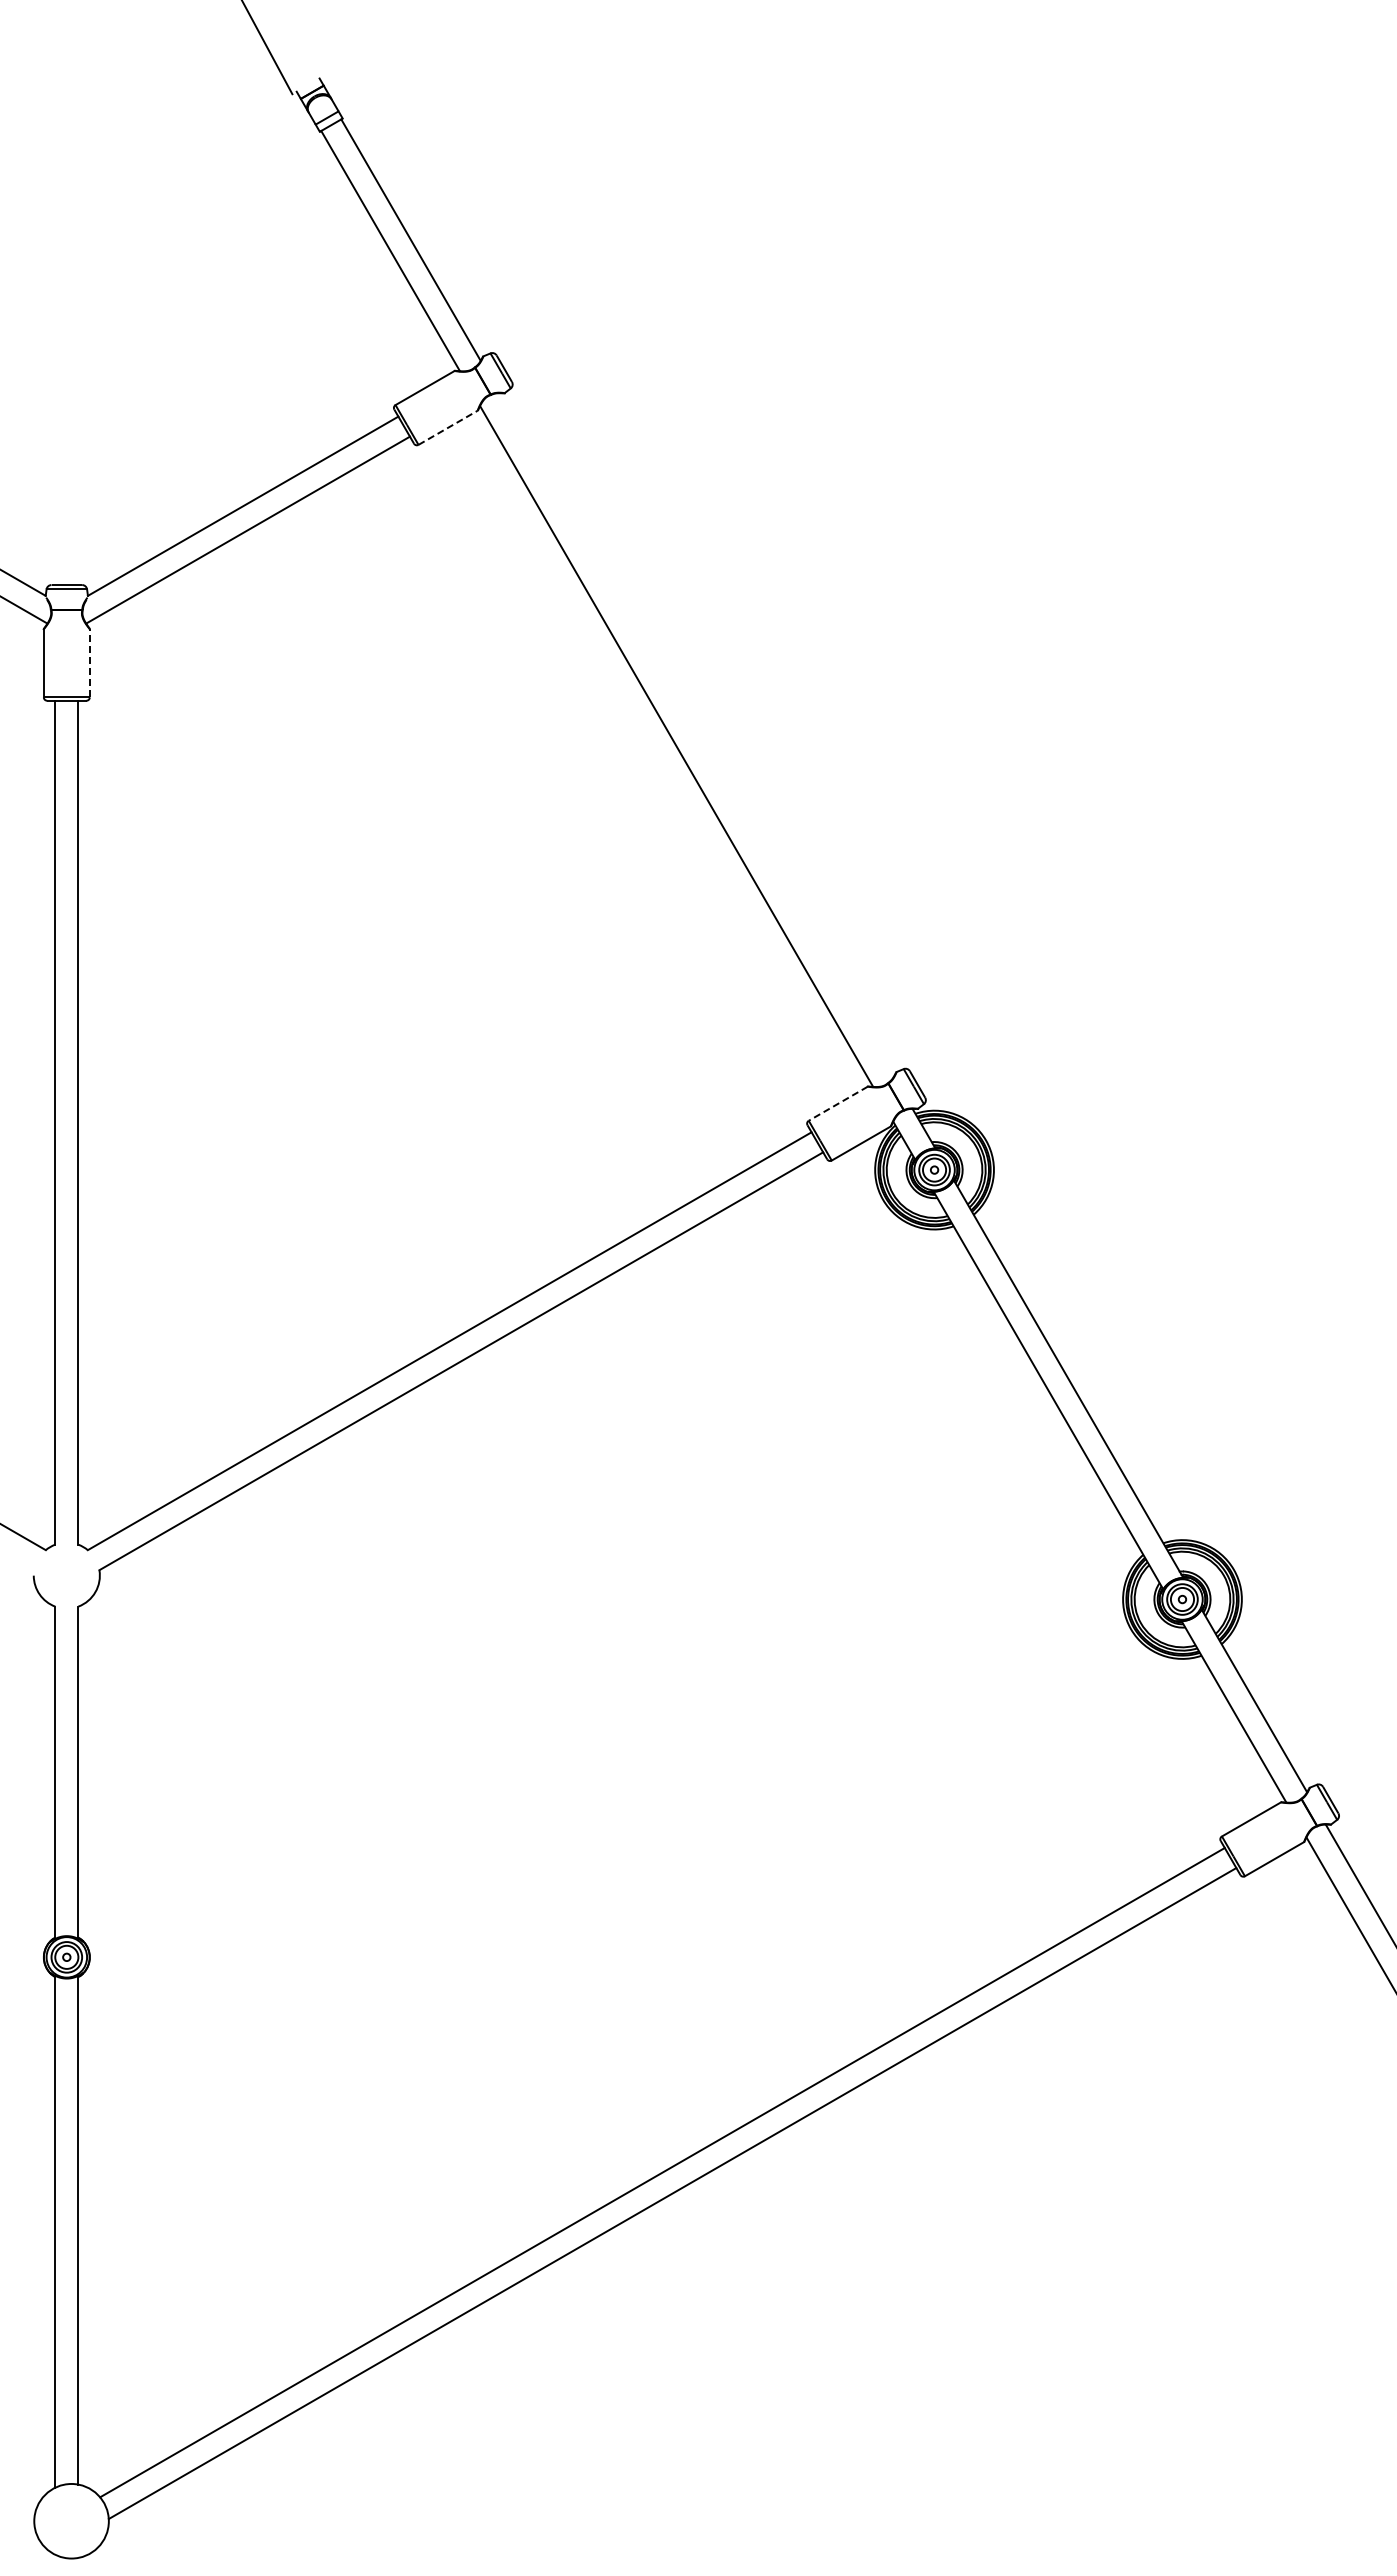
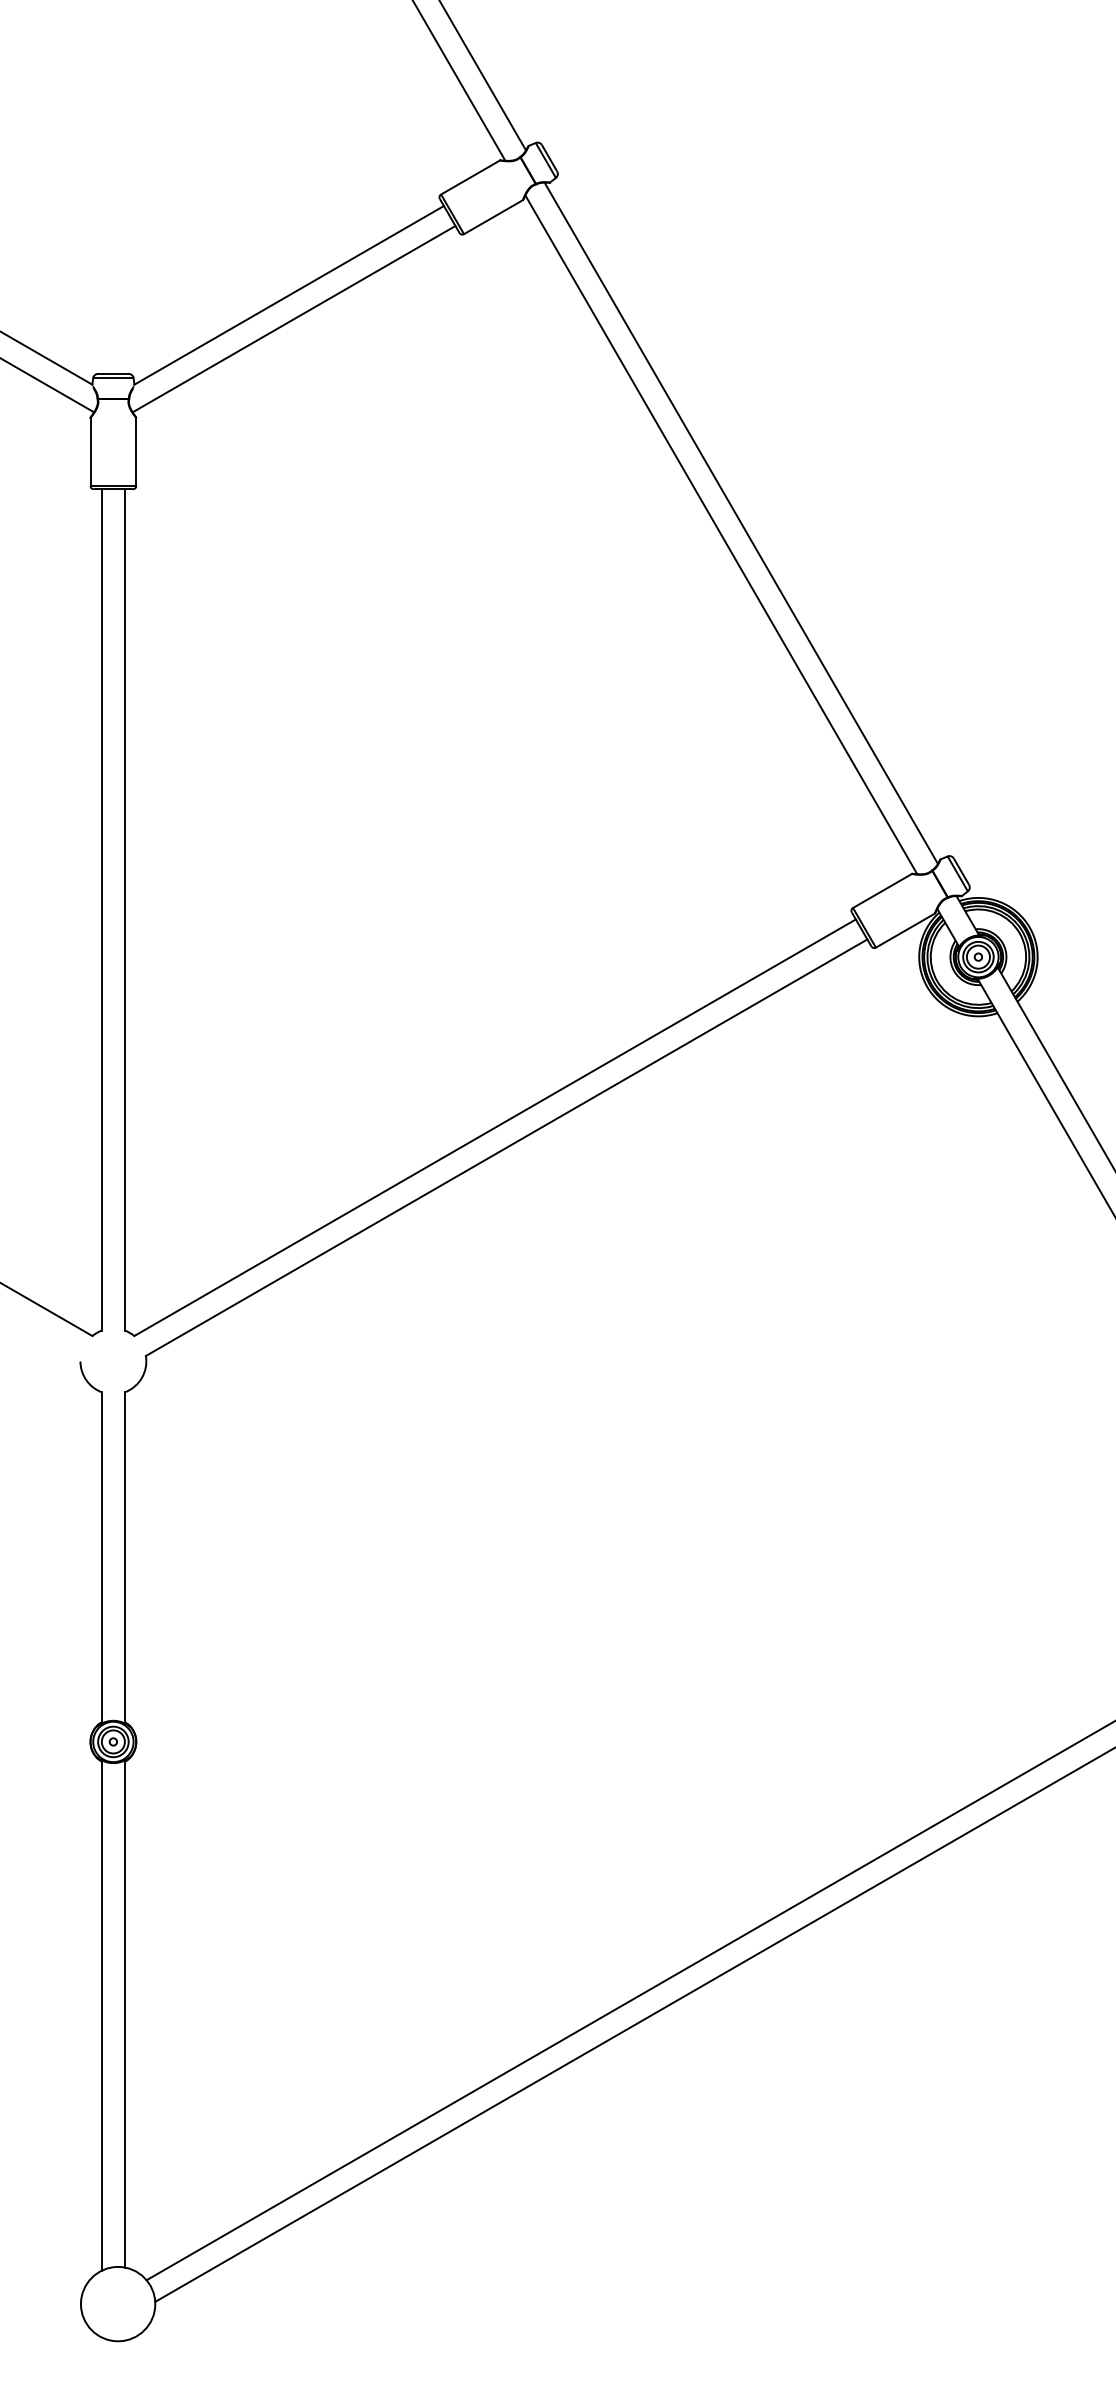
line: (448, 427) -> (493, 216), dashed -> solid
line: (89, 662) -> (136, 451), dashed -> solid
line: (696, 734) -> (741, 522), added
line: (837, 1103) -> (881, 890), dashed -> solid

